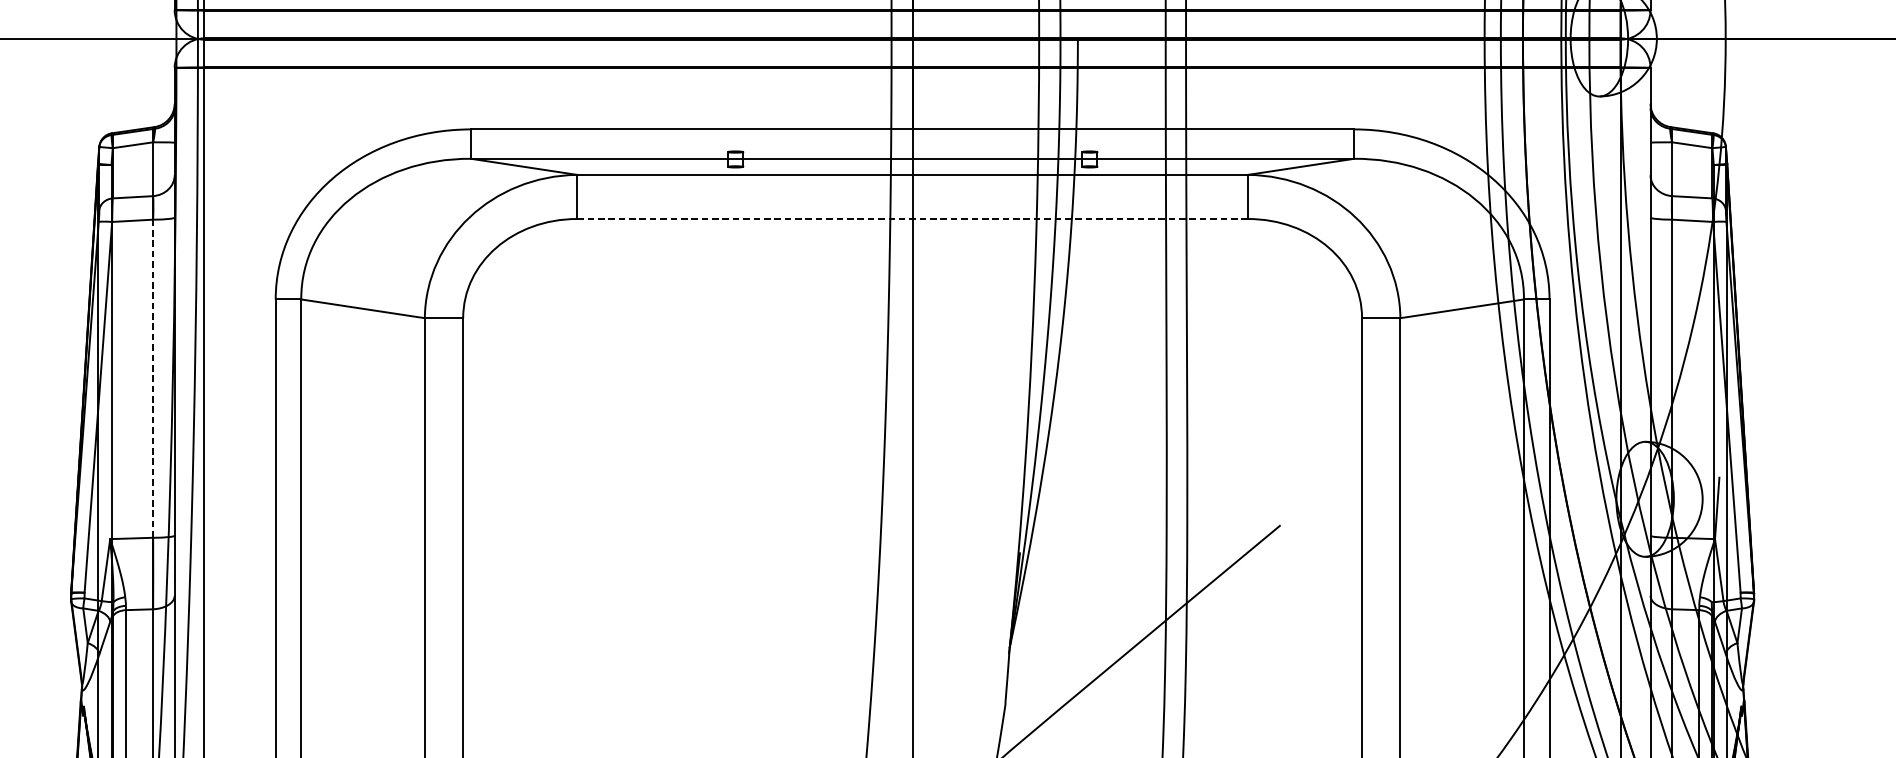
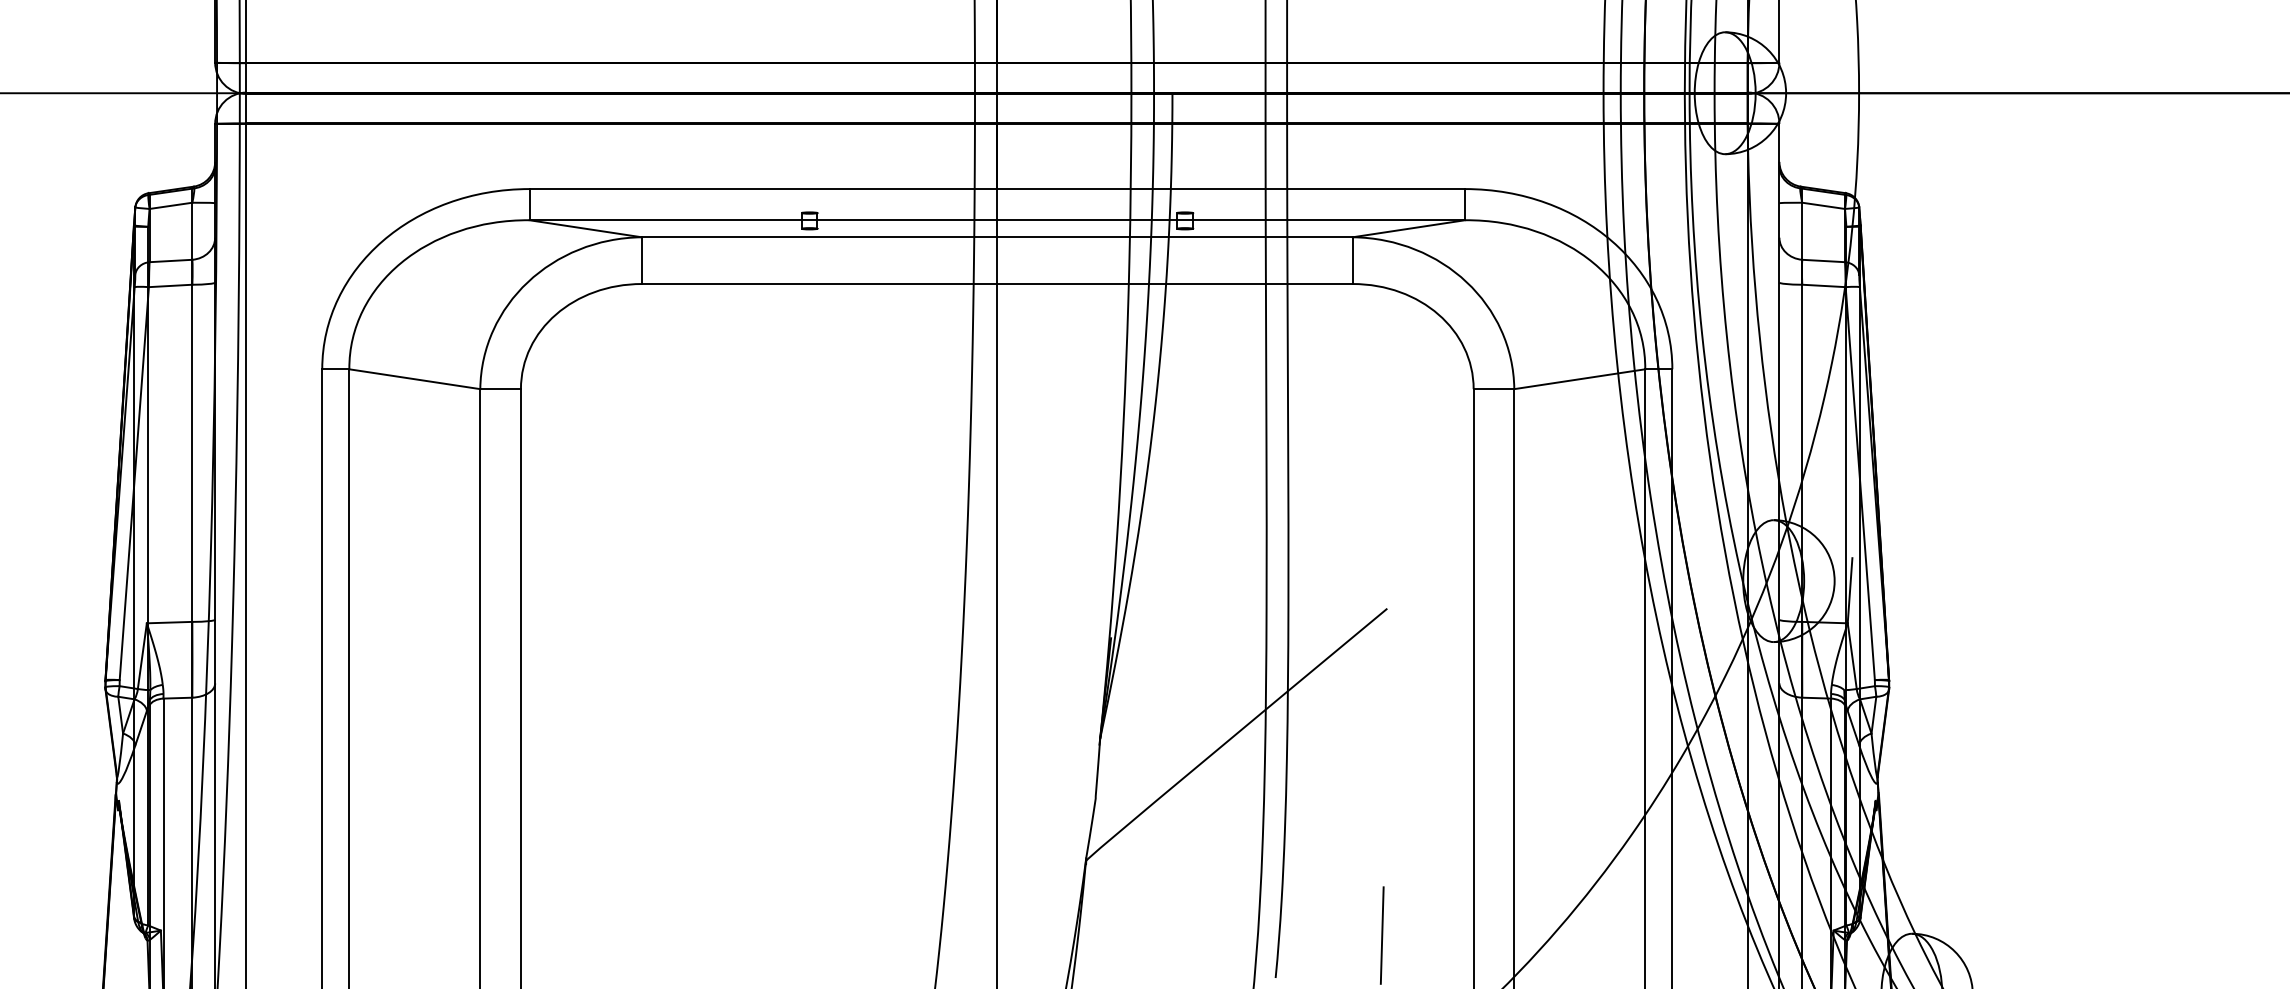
line: (911, 219) -> (996, 284), dashed -> solid
line: (153, 378) -> (192, 453), dashed -> solid

